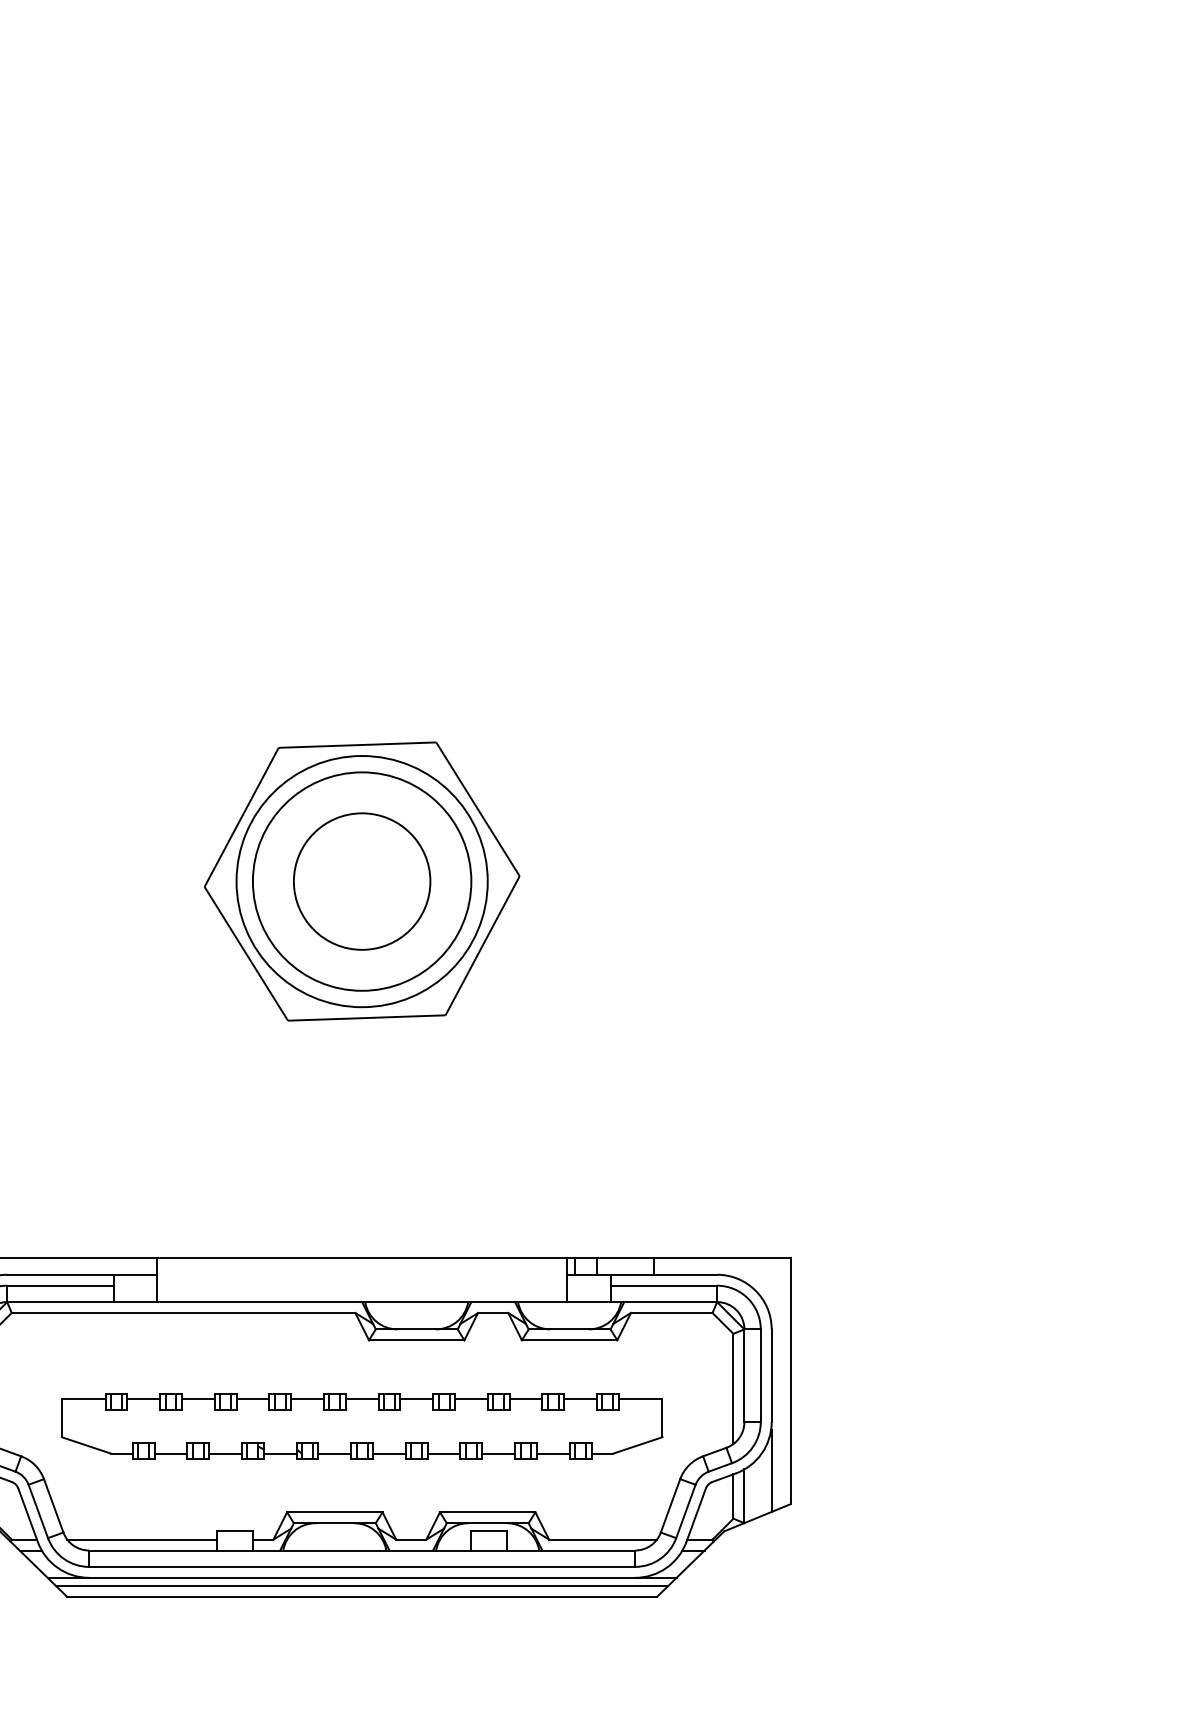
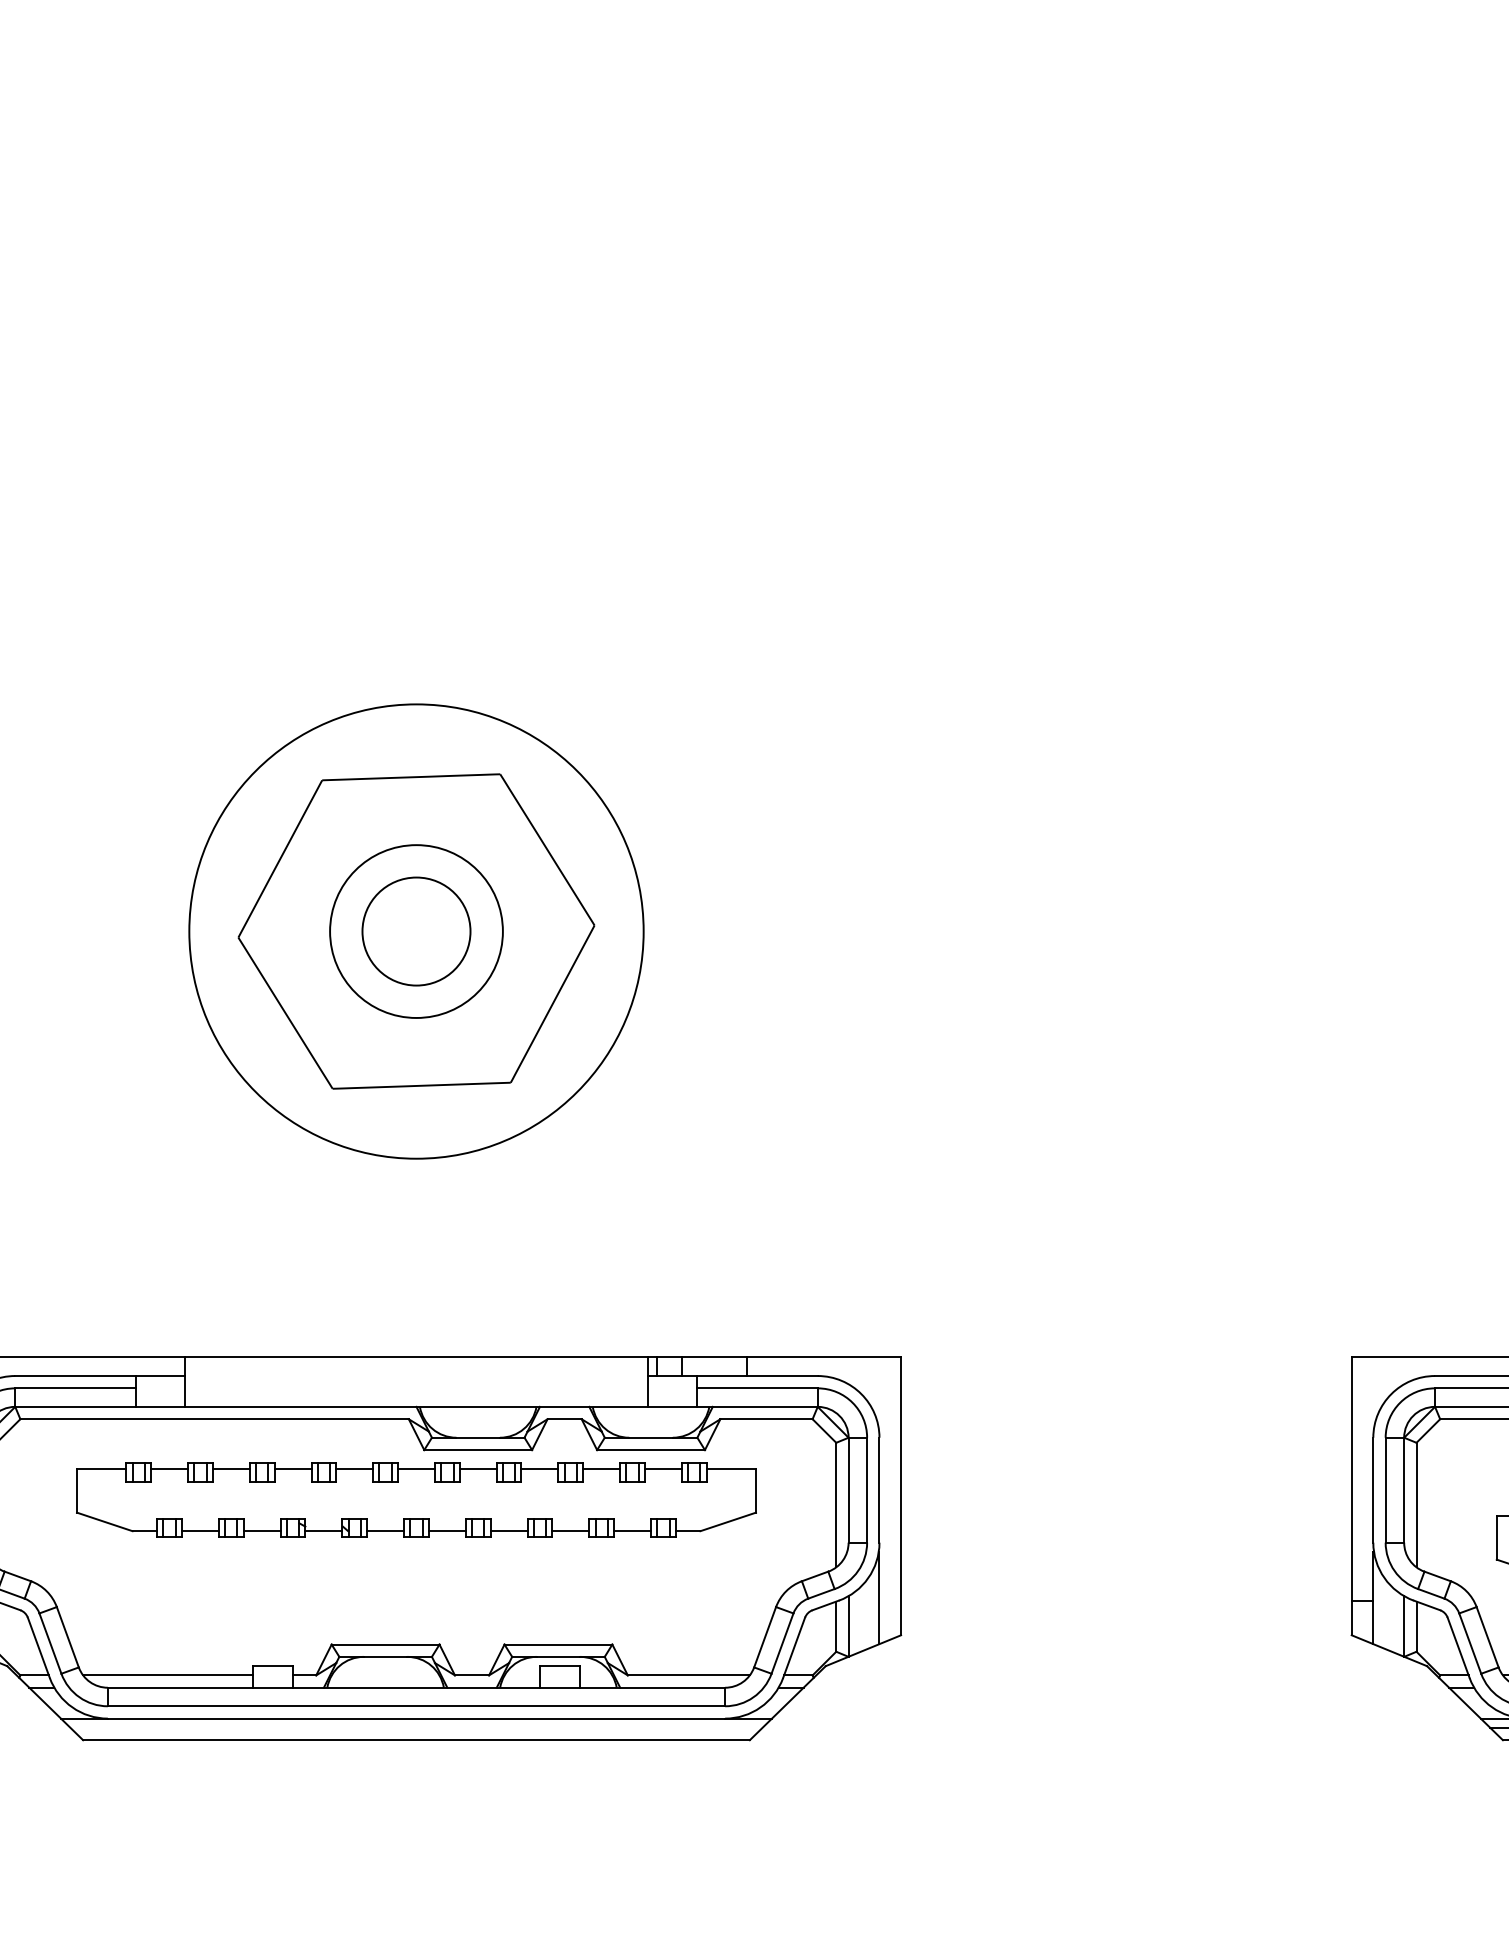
circle: (362, 881) -> (416, 931), size x0.7
circle: (362, 881) -> (416, 931), size x0.7
circle: (362, 881) -> (416, 931), size x1.6
part: (362, 1425) -> (416, 1499), moved
line: (362, 1585) -> (416, 1727), removed

